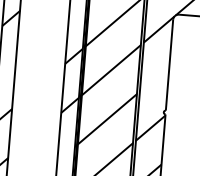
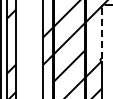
line: (169, 63) -> (101, 32), solid -> dashed

